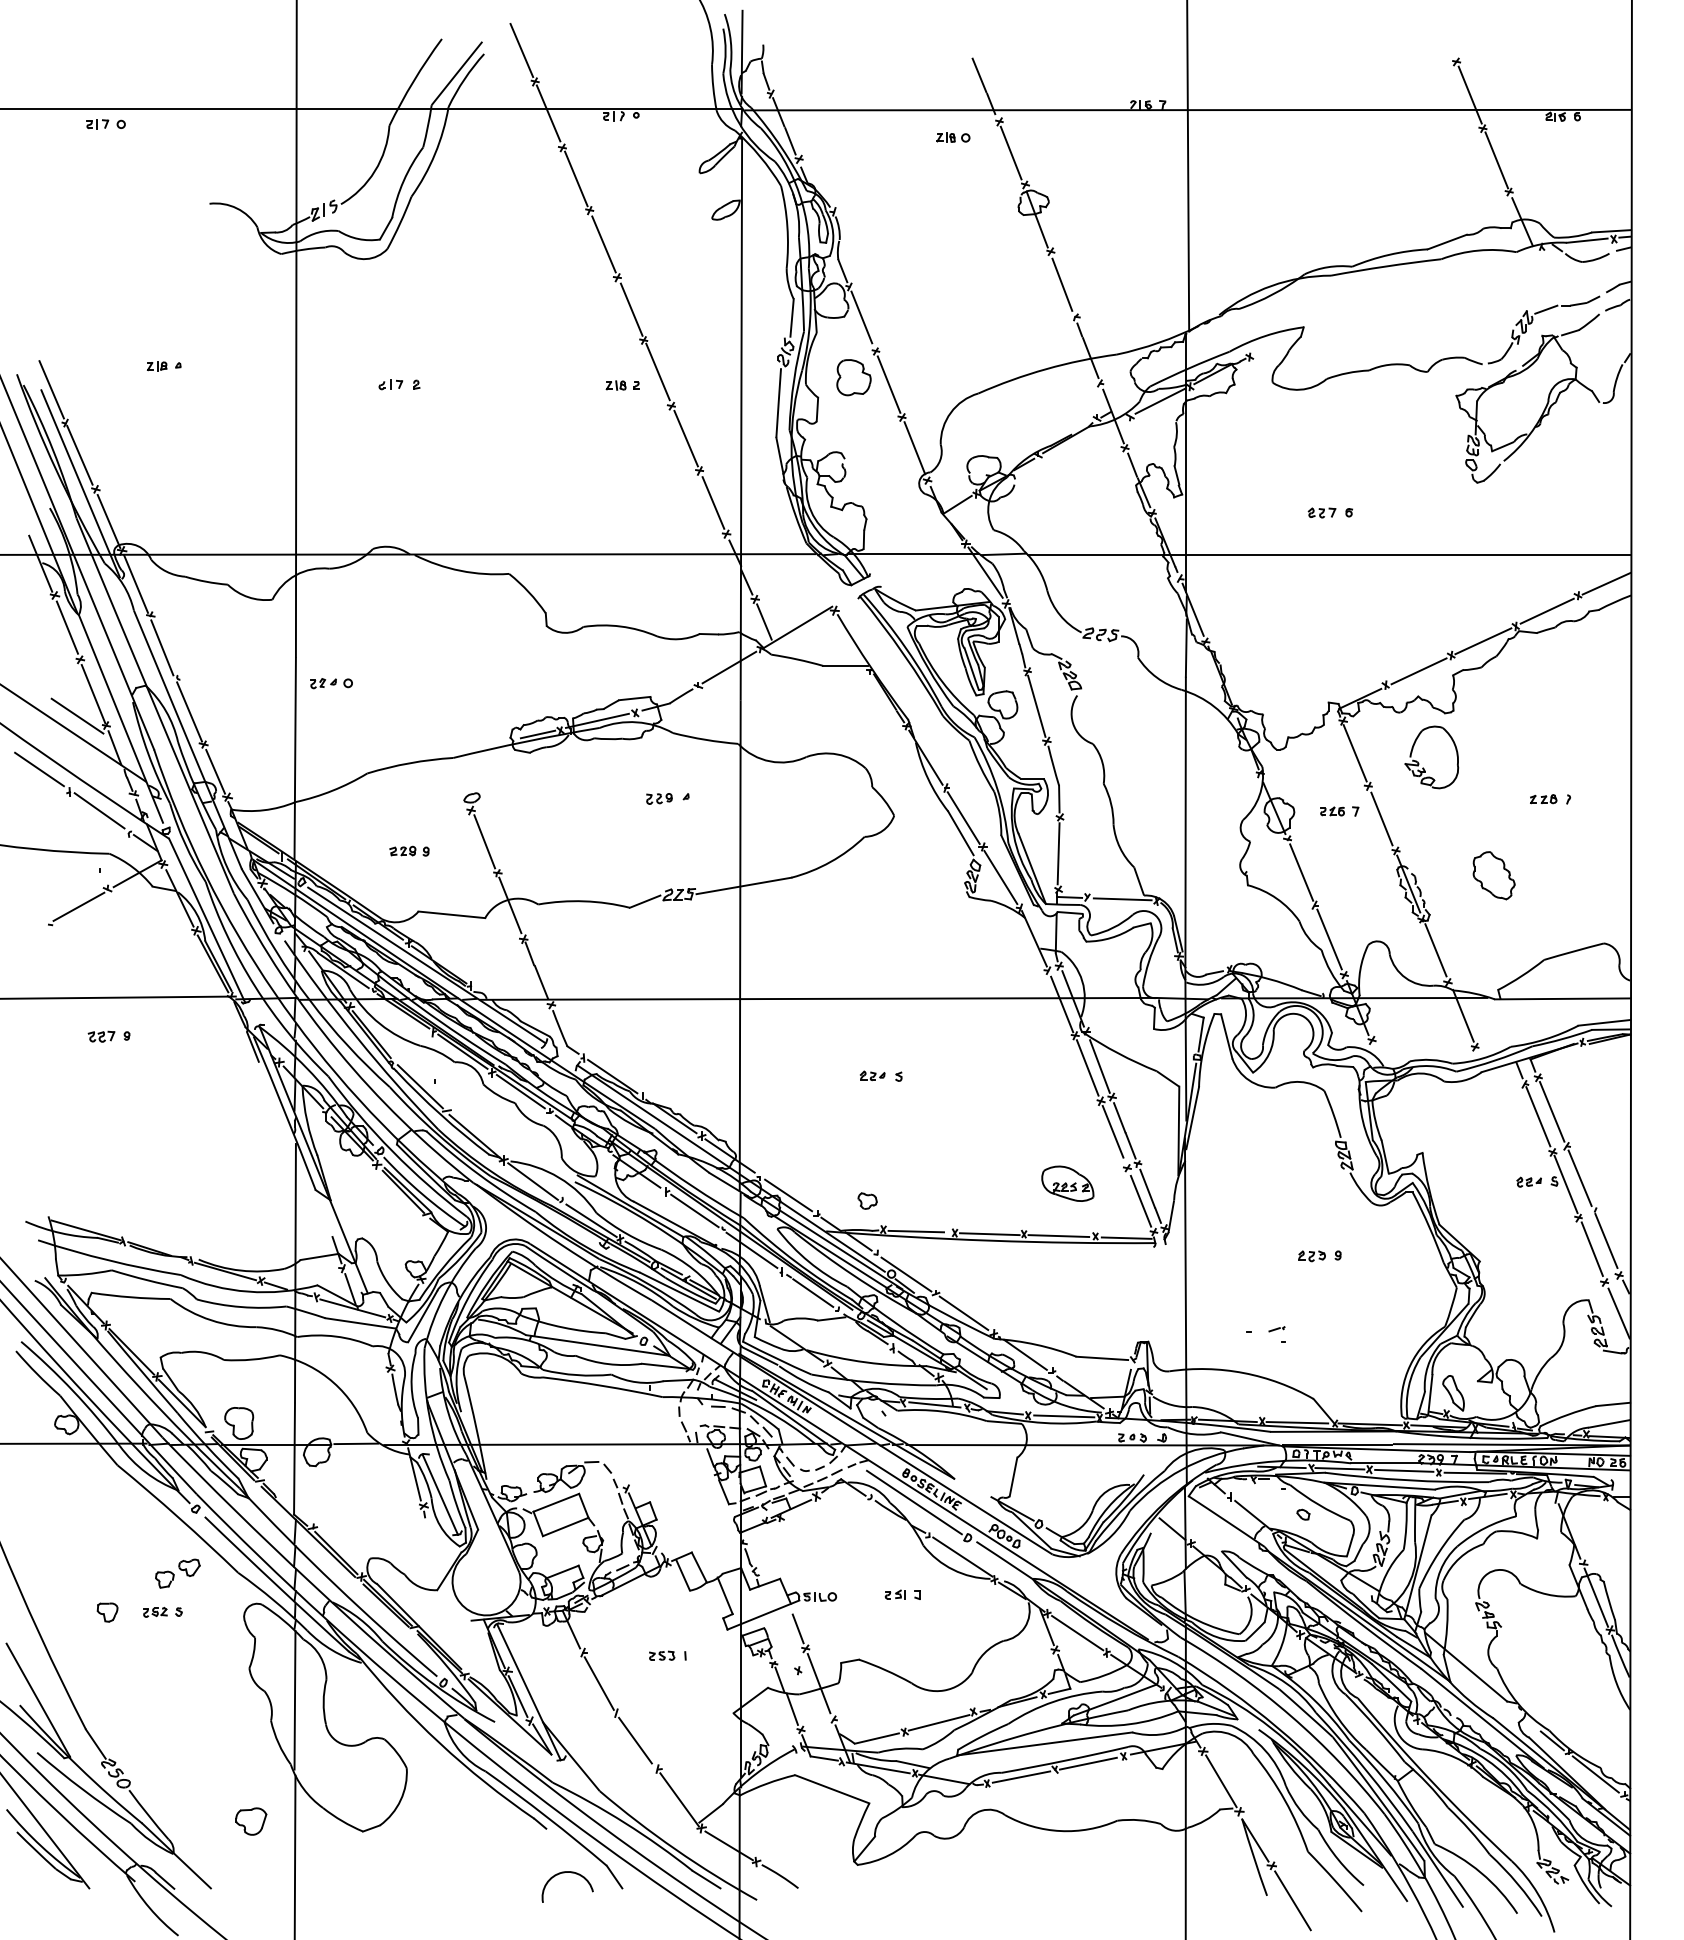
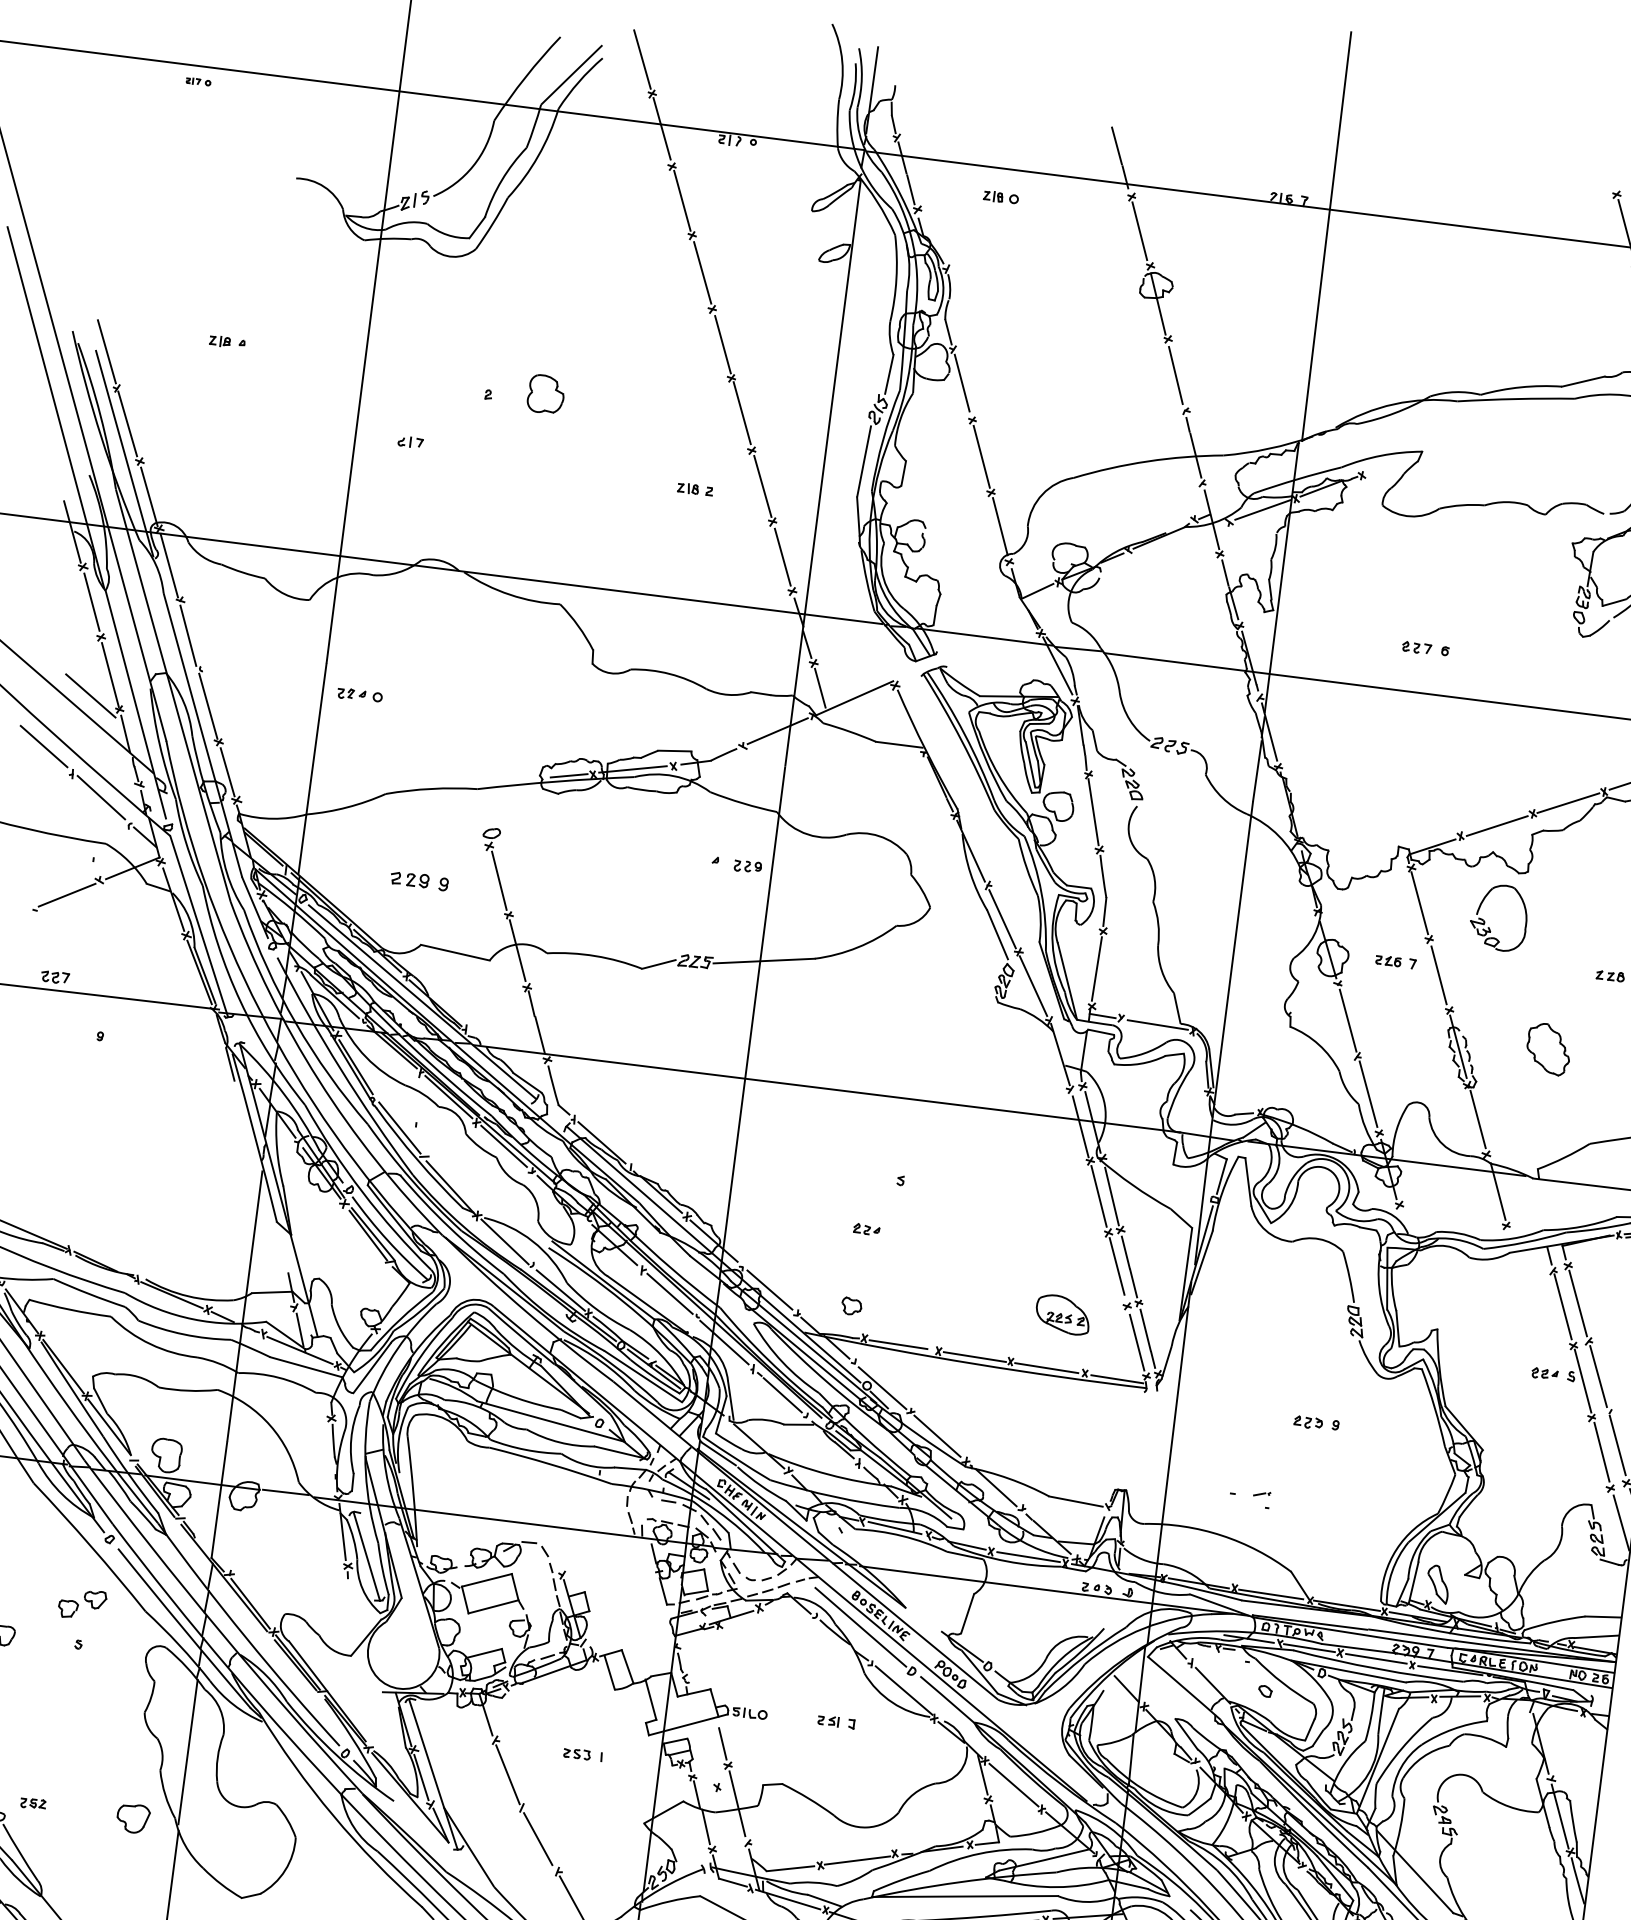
part: (105, 124) -> (198, 81), size x0.6
part: (953, 137) -> (1001, 197), moved
part: (853, 377) -> (545, 394), moved
part: (390, 384) -> (410, 441), moved
part: (622, 385) -> (694, 489), moved
part: (659, 798) -> (748, 866), moved
part: (409, 850) -> (419, 879), size x1.4
part: (101, 1036) -> (55, 977), moved
part: (872, 1075) -> (866, 1229), moved
part: (155, 1611) -> (33, 1802), moved
part: (251, 1821) -> (133, 1818), moved

